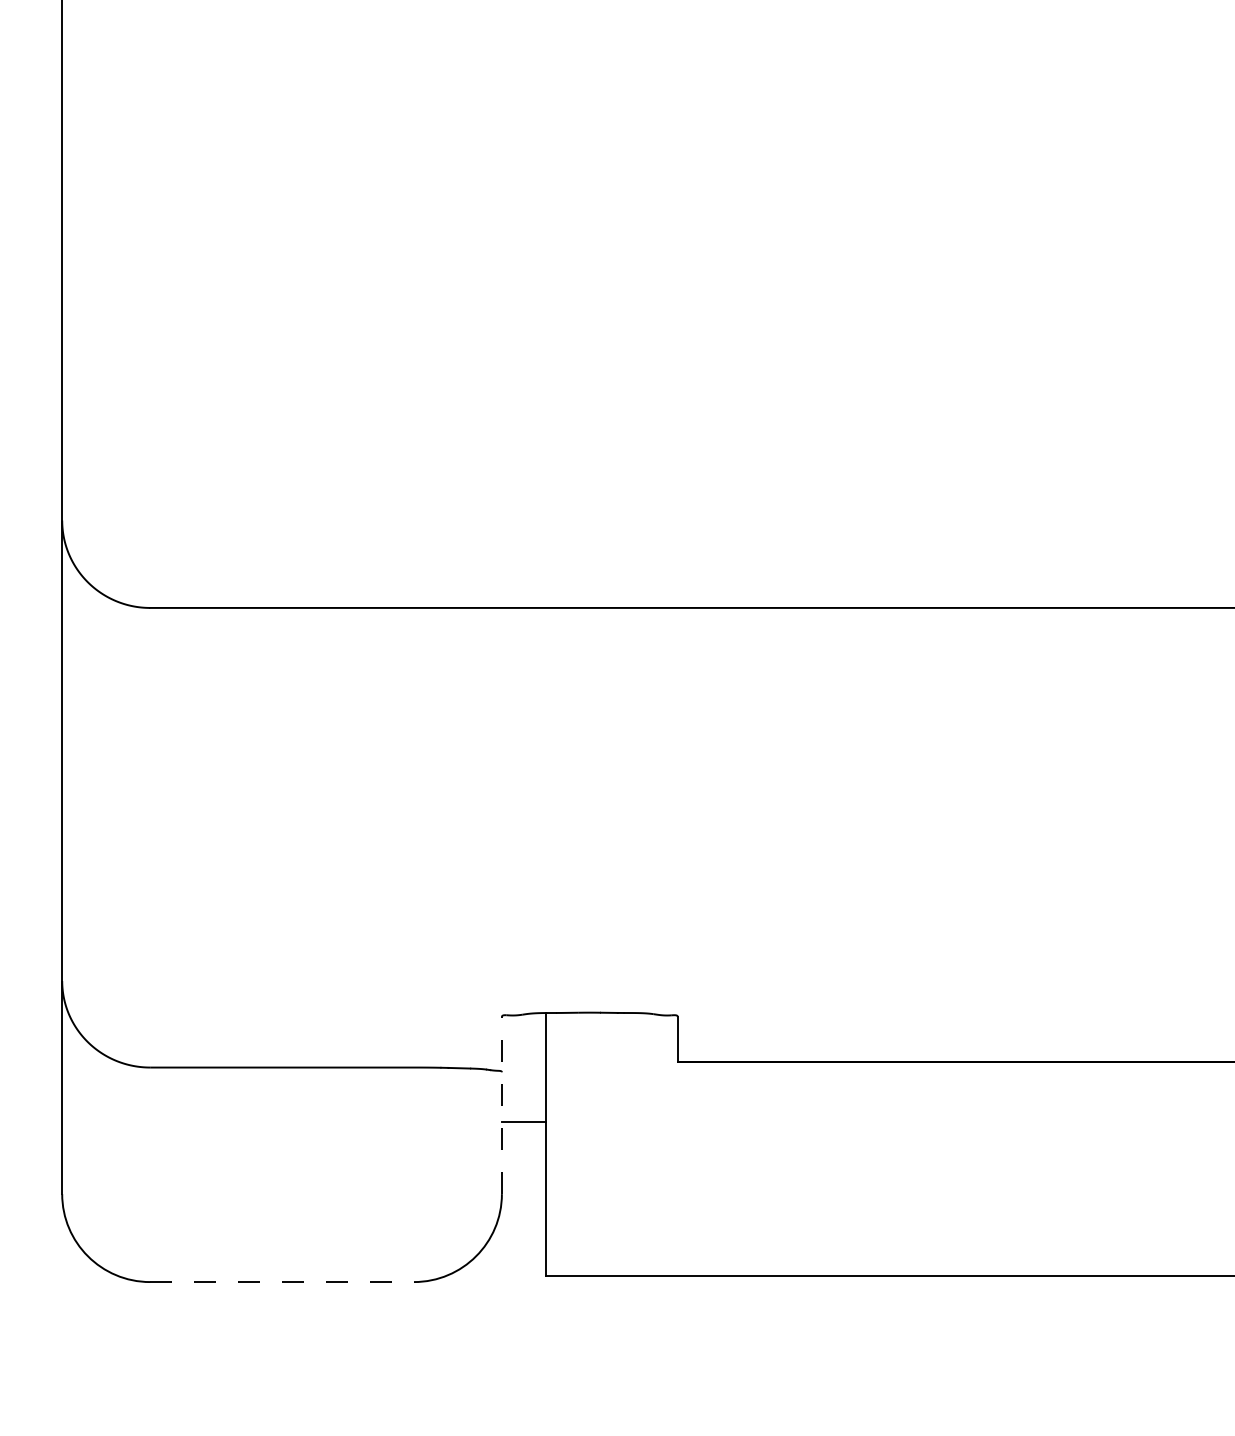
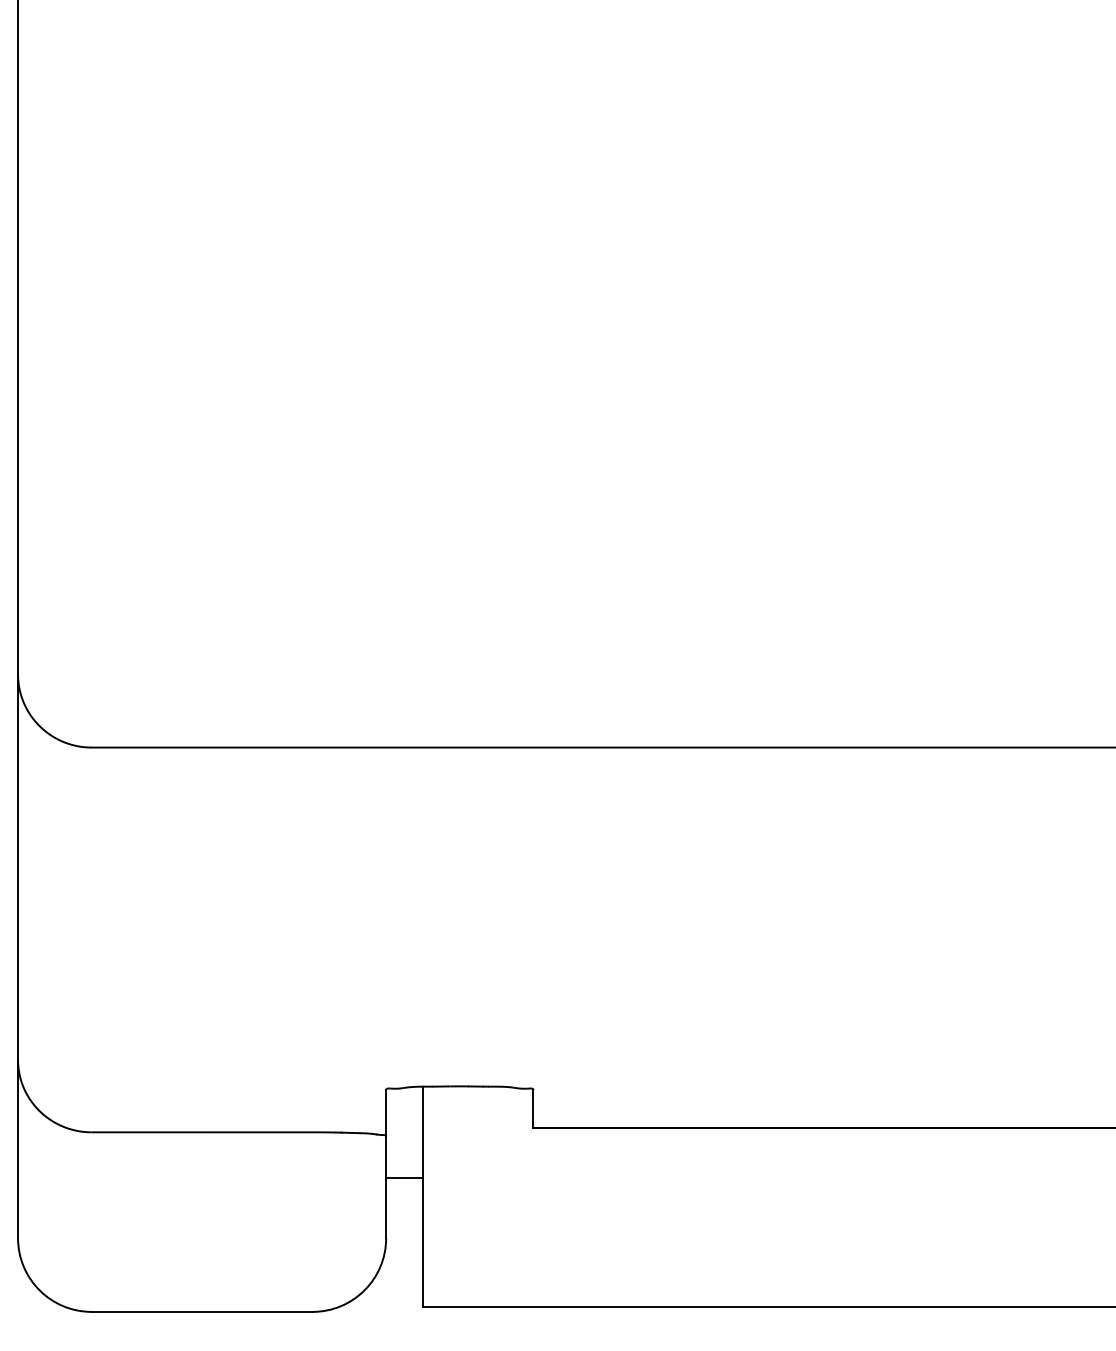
line: (502, 1104) -> (386, 1163), dashed -> solid
line: (282, 1281) -> (202, 1311), dashed -> solid

